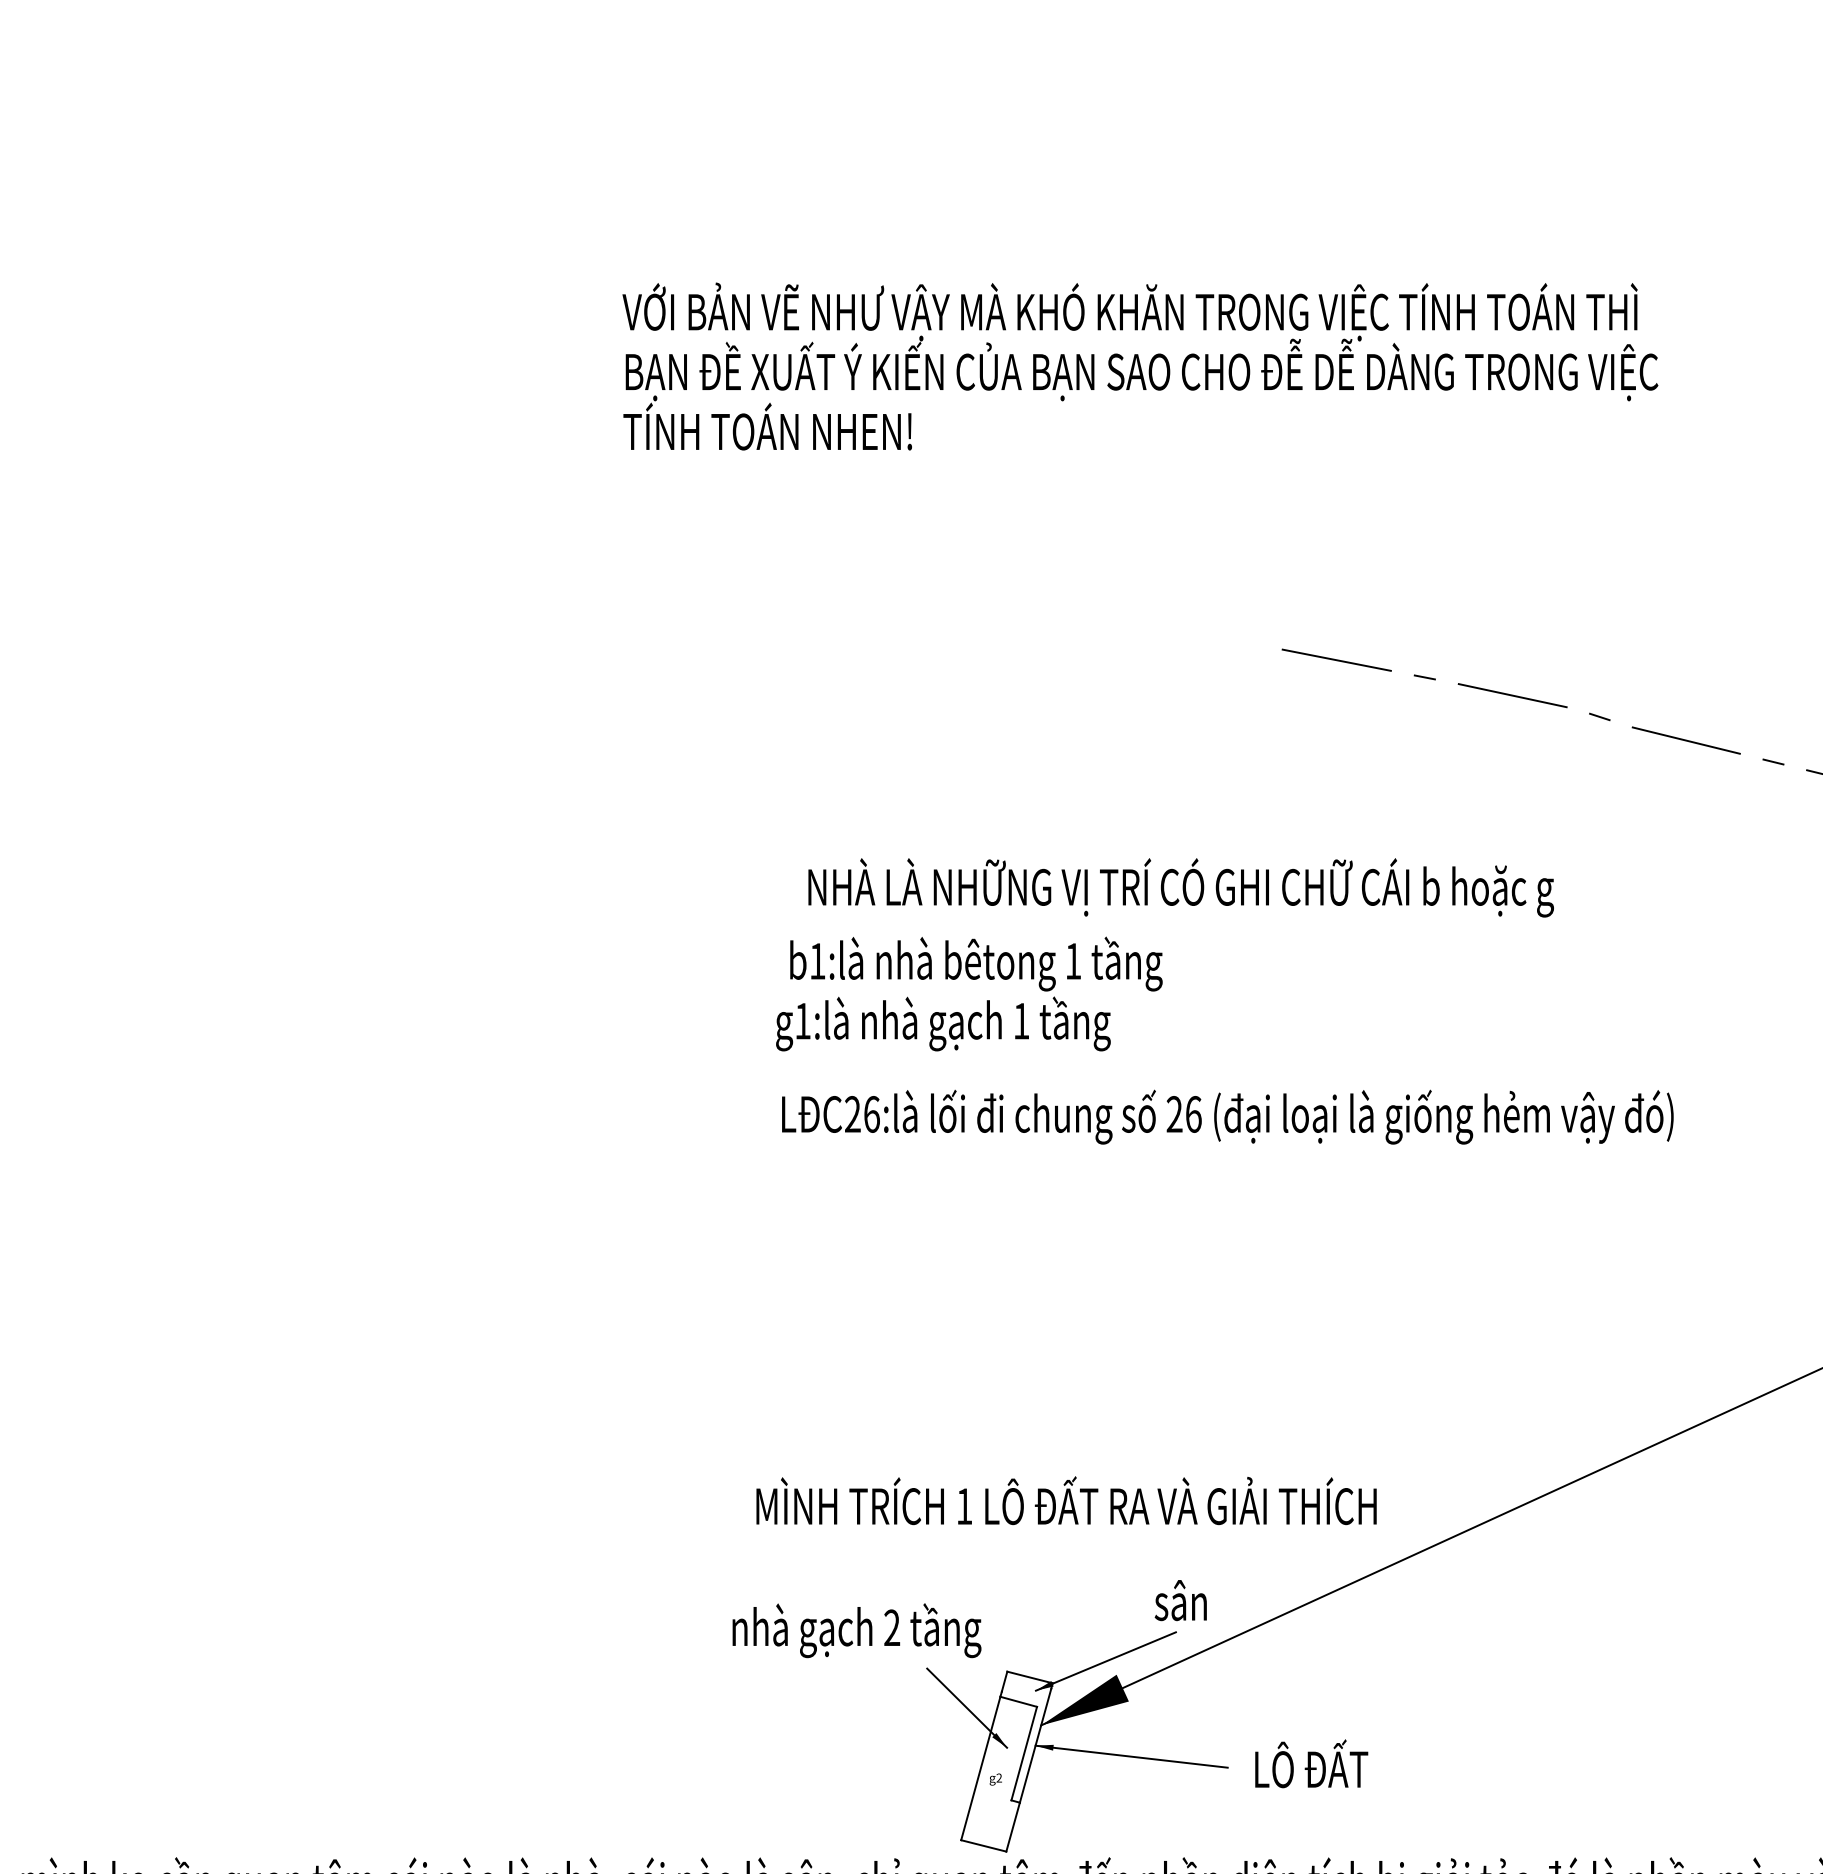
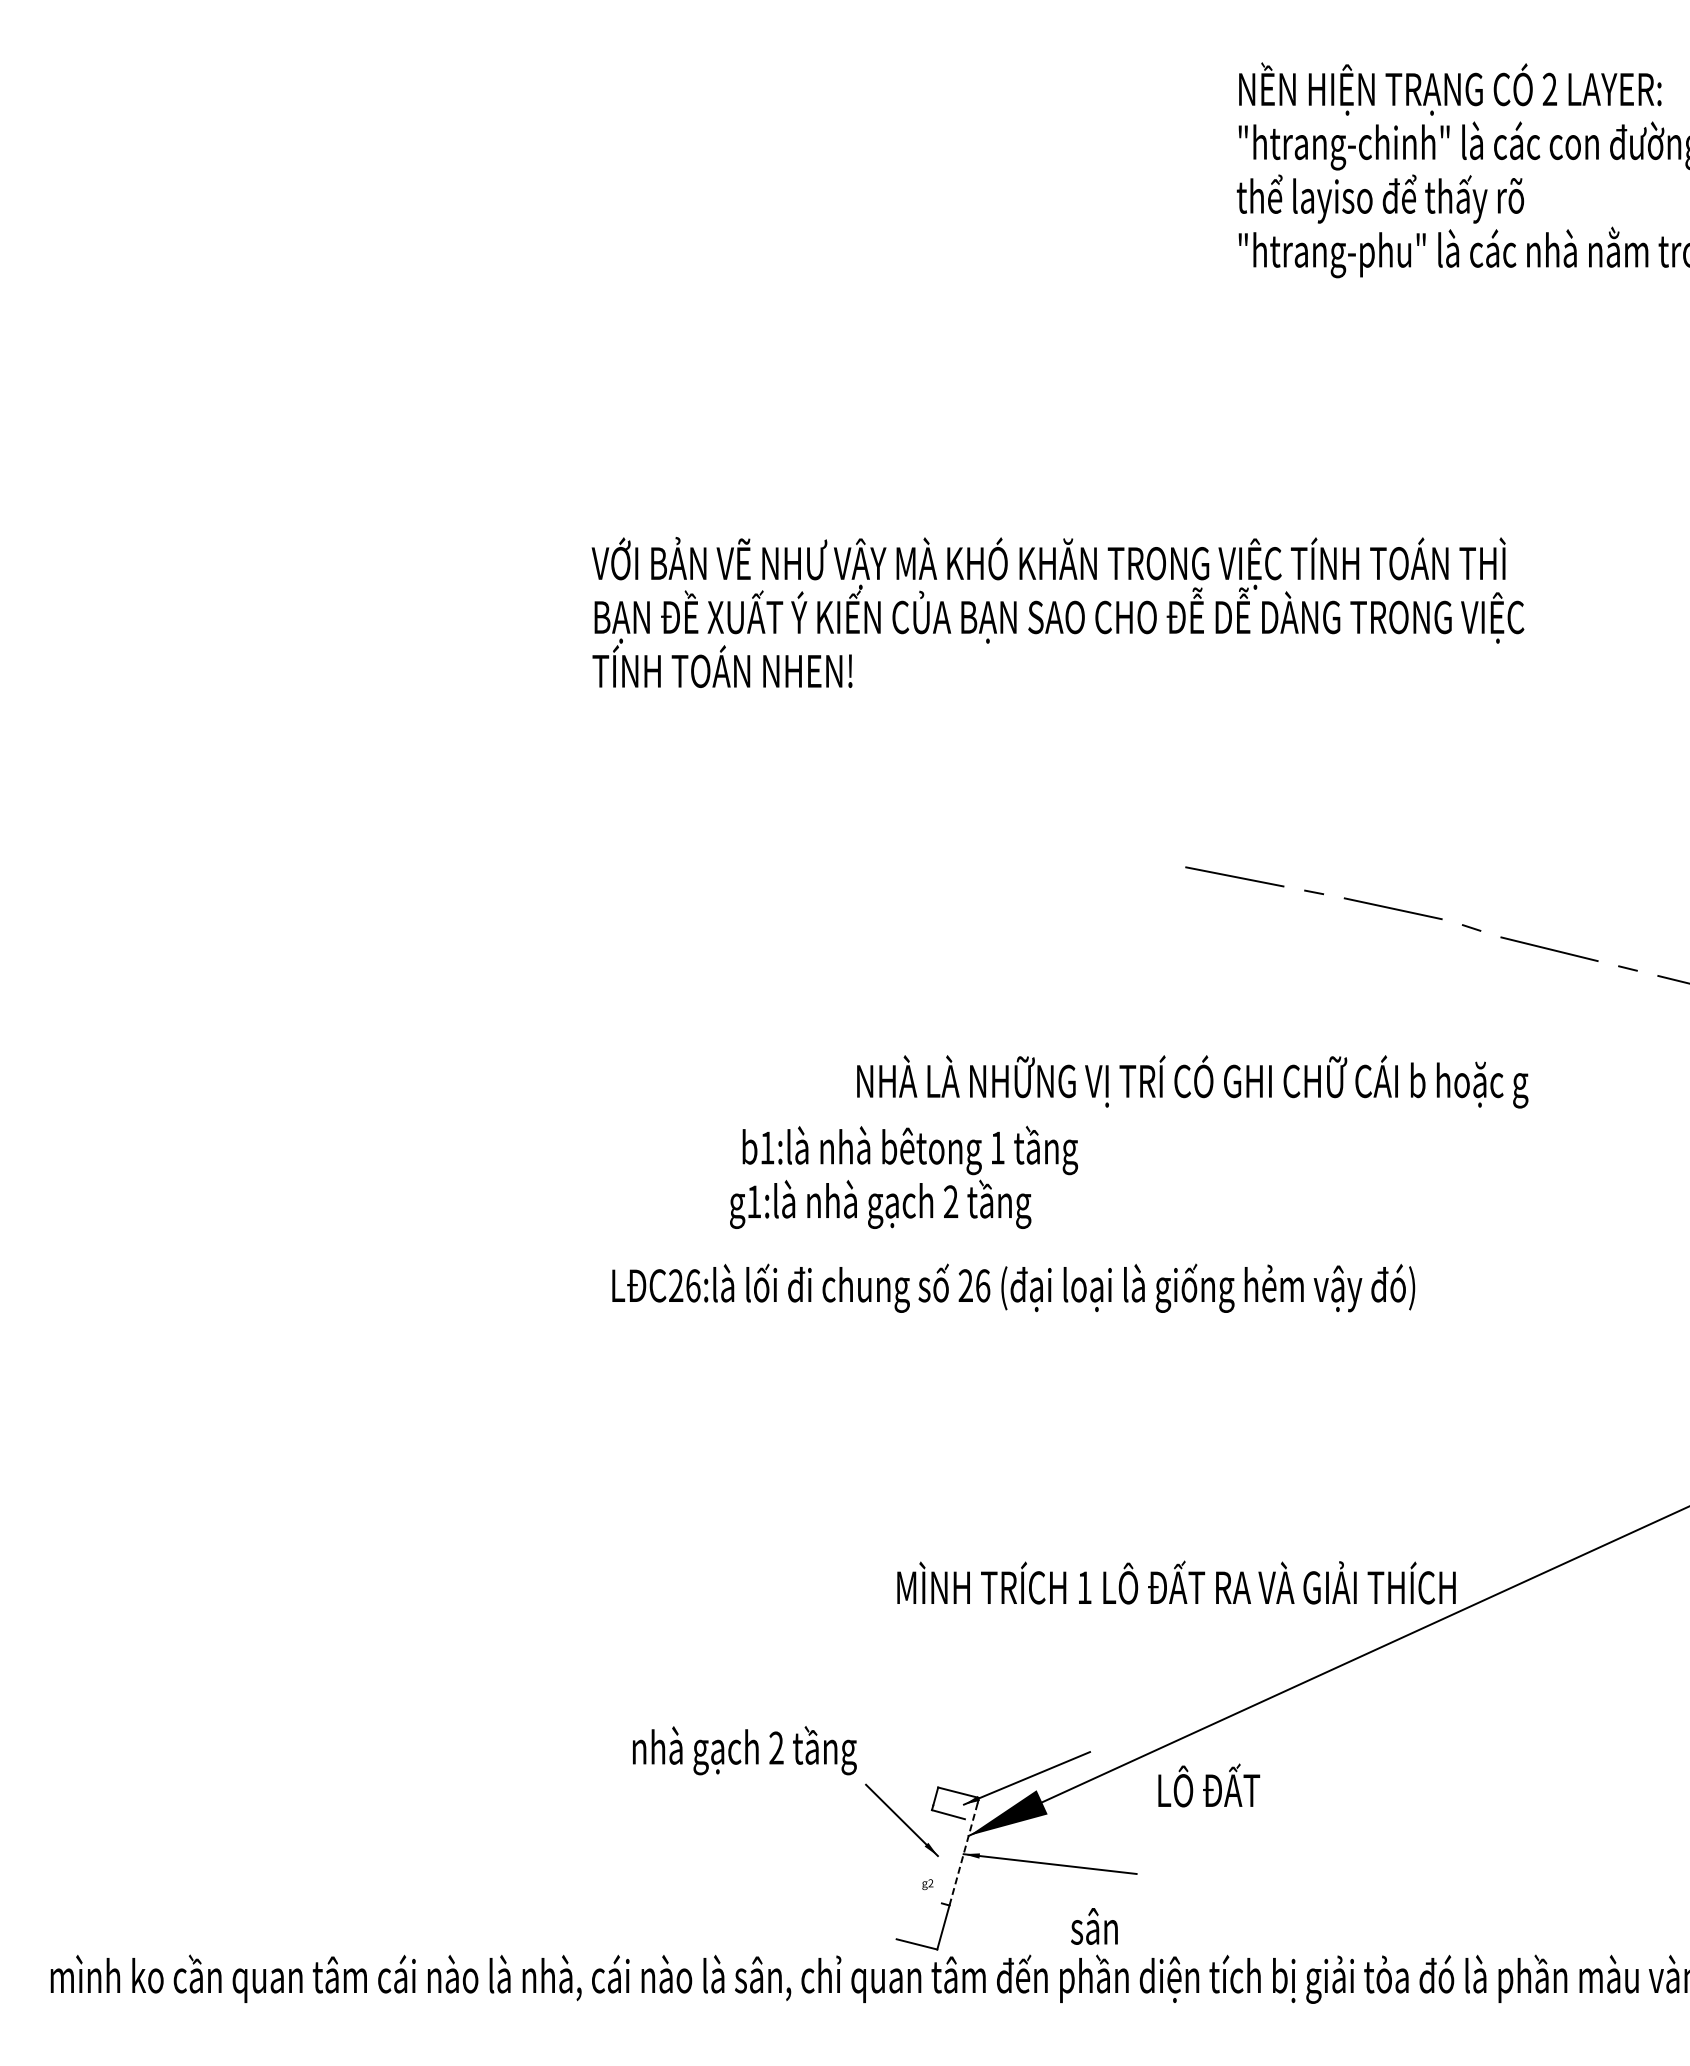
text: (1180, 887) -> (1192, 1081), moved
text: (1022, 1020) -> (951, 1201), 1 -> 2
text: (1227, 1116) -> (1013, 1287), moved
text: (1066, 1500) -> (1176, 1582), moved
text: (1180, 1600) -> (1094, 1926), moved
text: (856, 1630) -> (744, 1750), moved
line: (1035, 1744) -> (963, 1853), solid -> dashed
line: (1023, 1753) -> (952, 1861), removed
text: (1311, 1763) -> (1209, 1785), moved
line: (979, 1768) -> (913, 1874), removed

